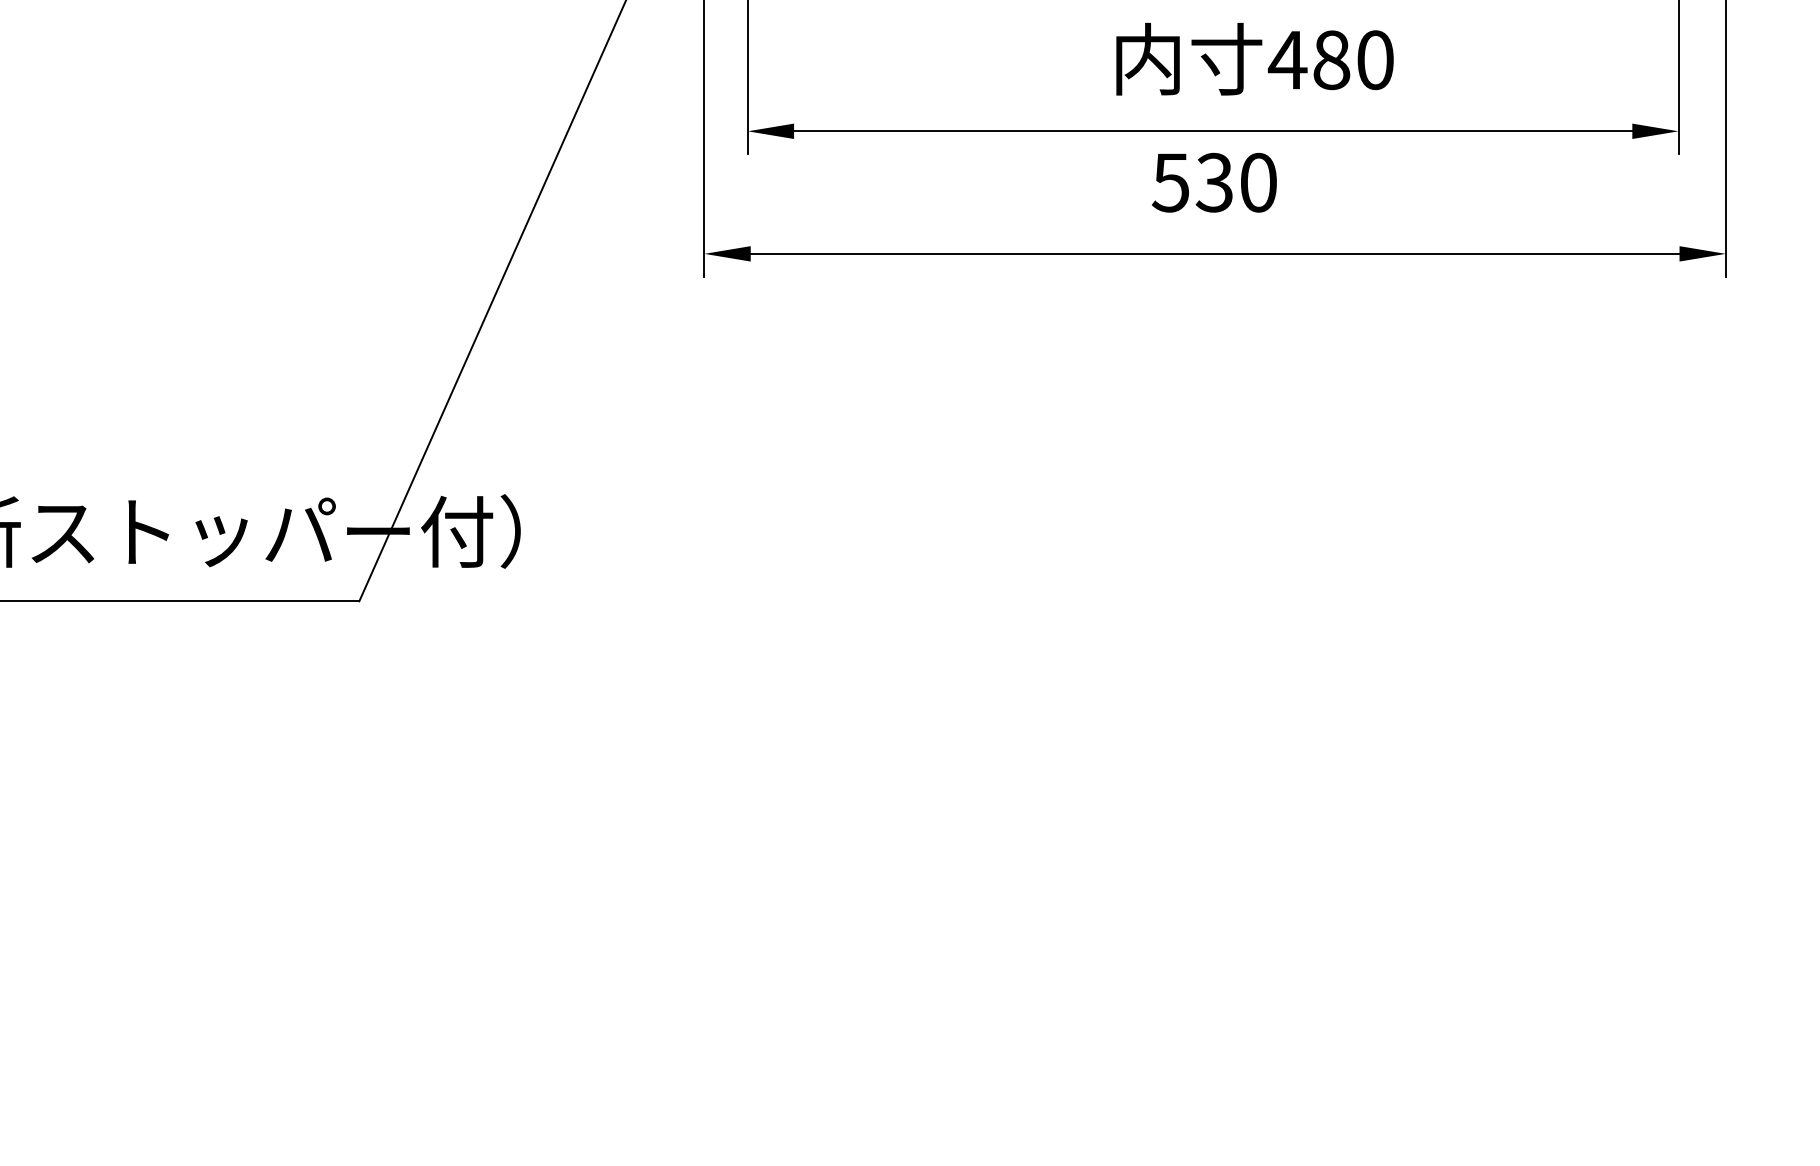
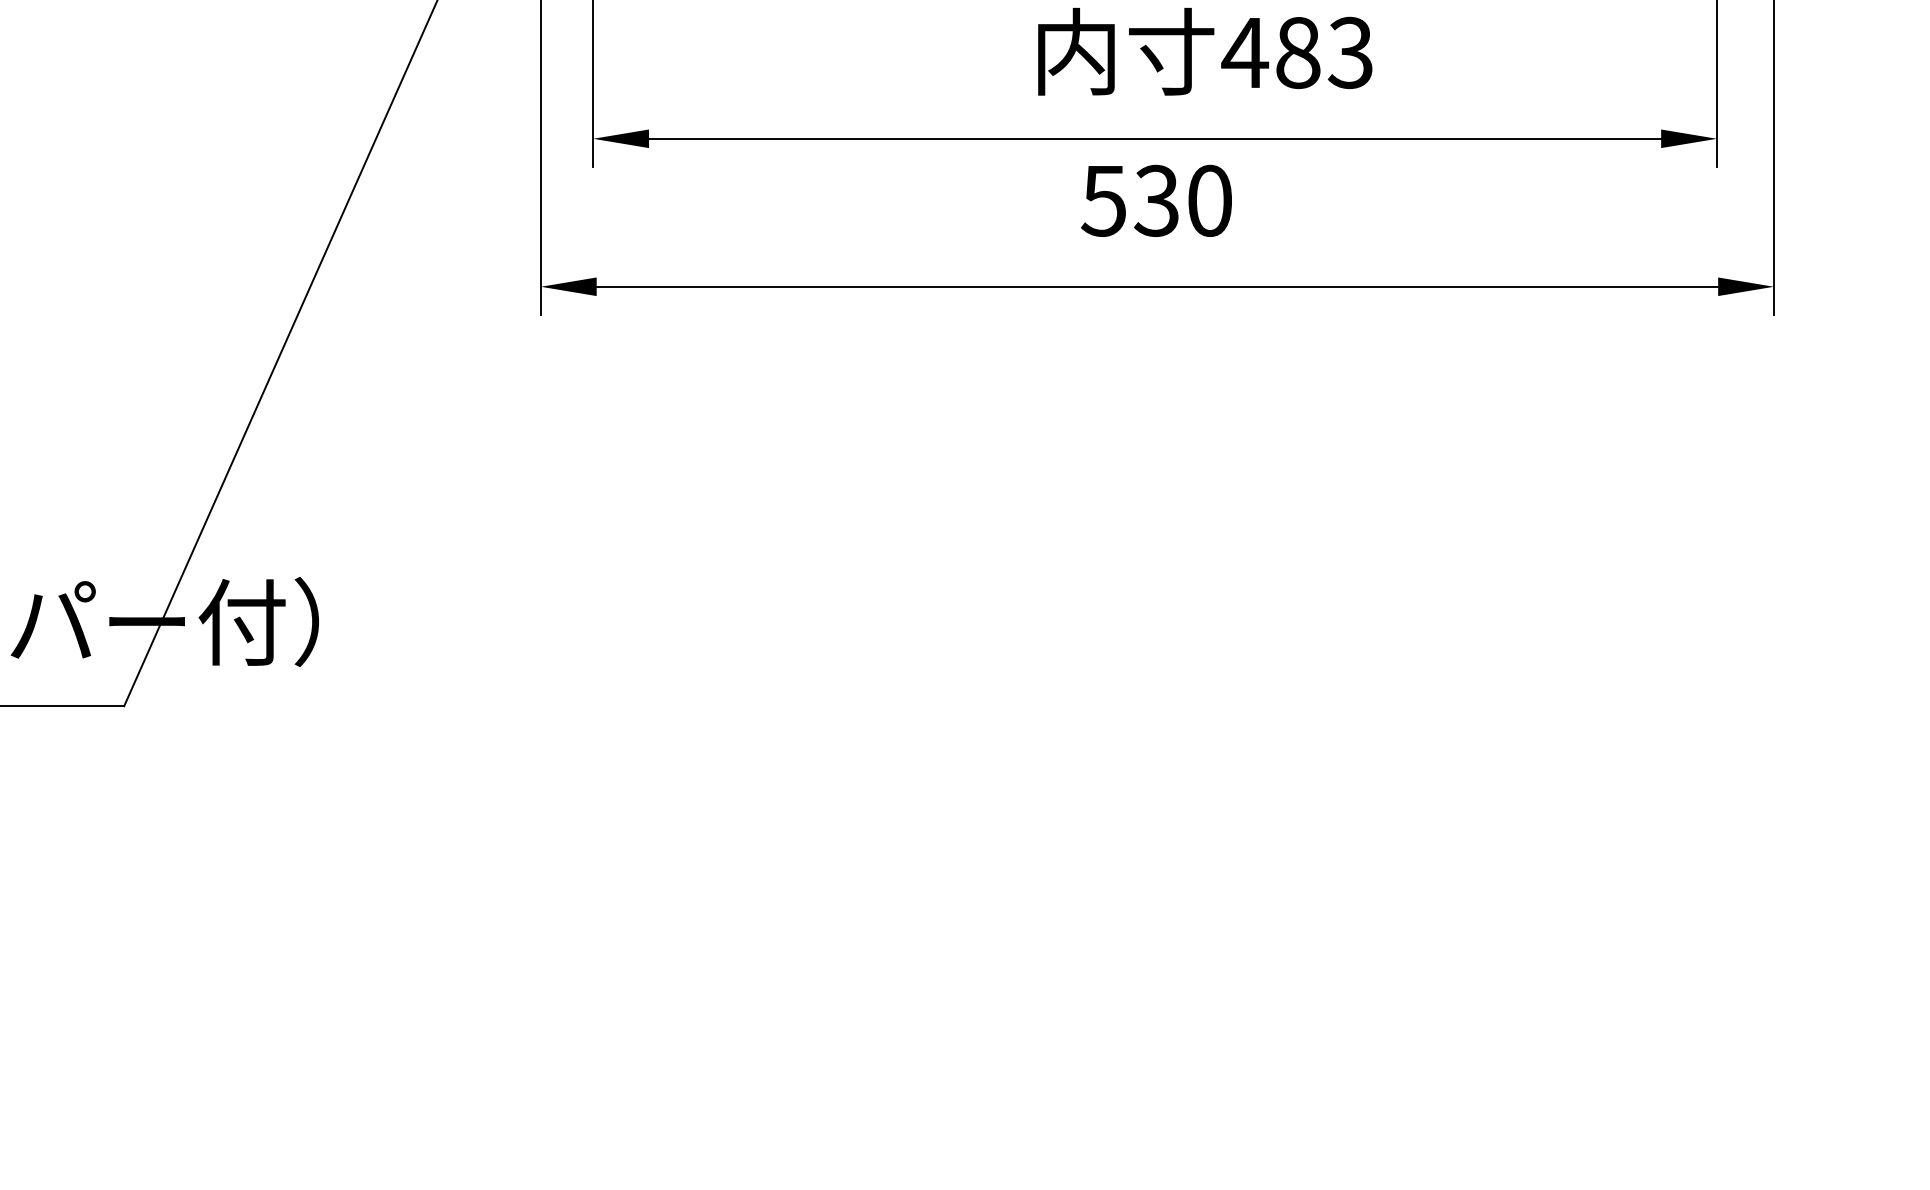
text: (1374, 59) -> (1349, 52), 480 -> 483

